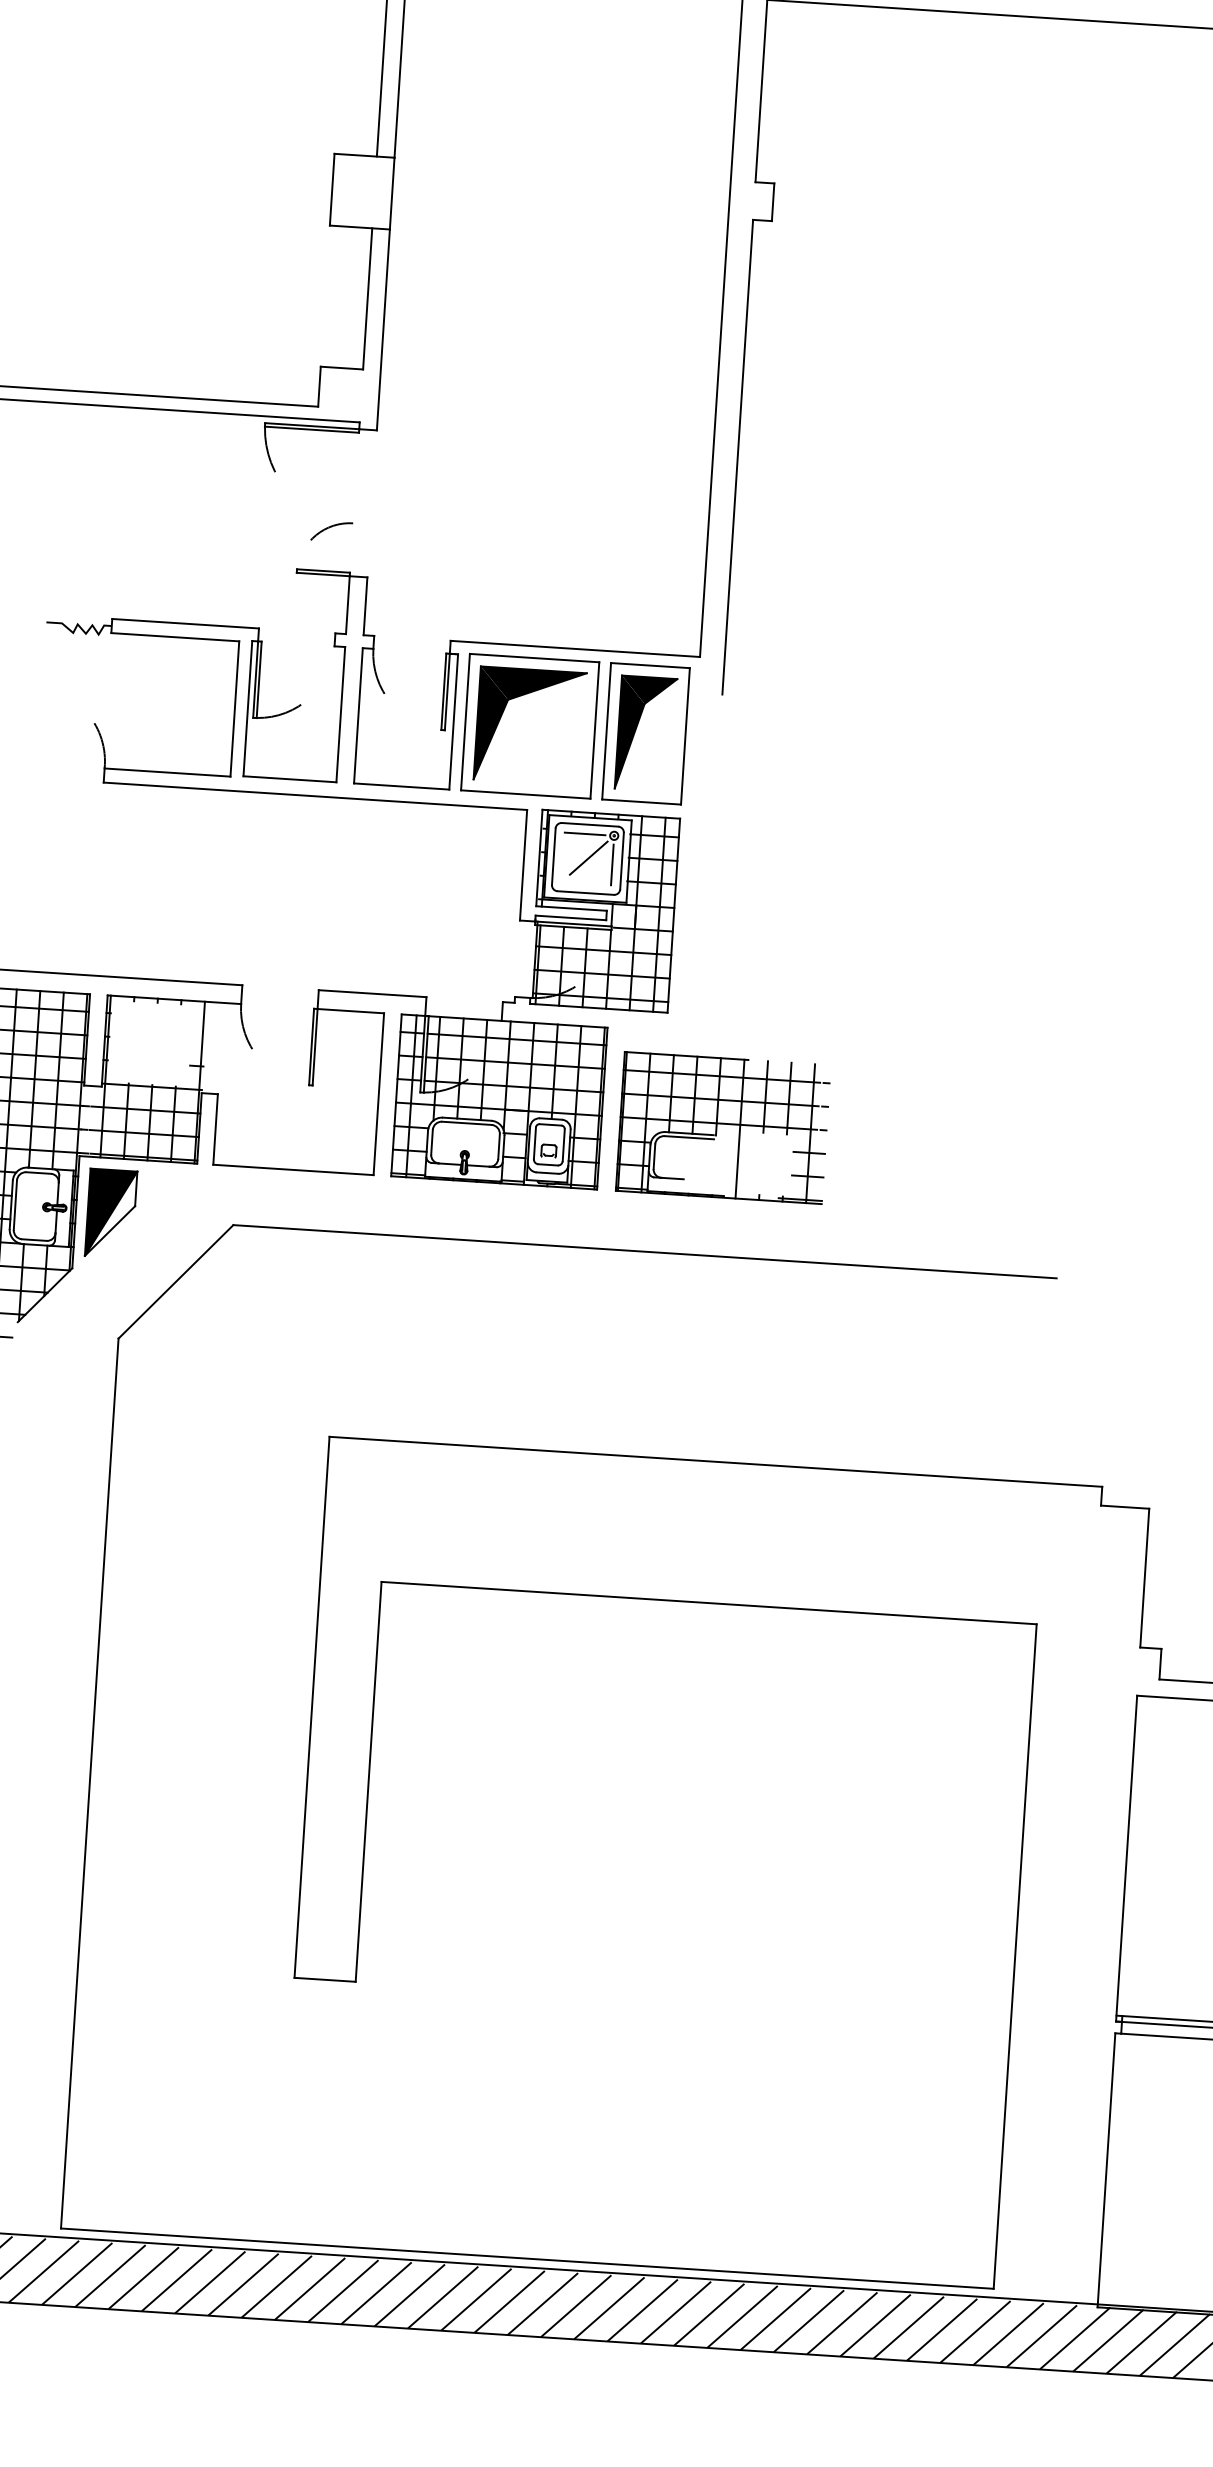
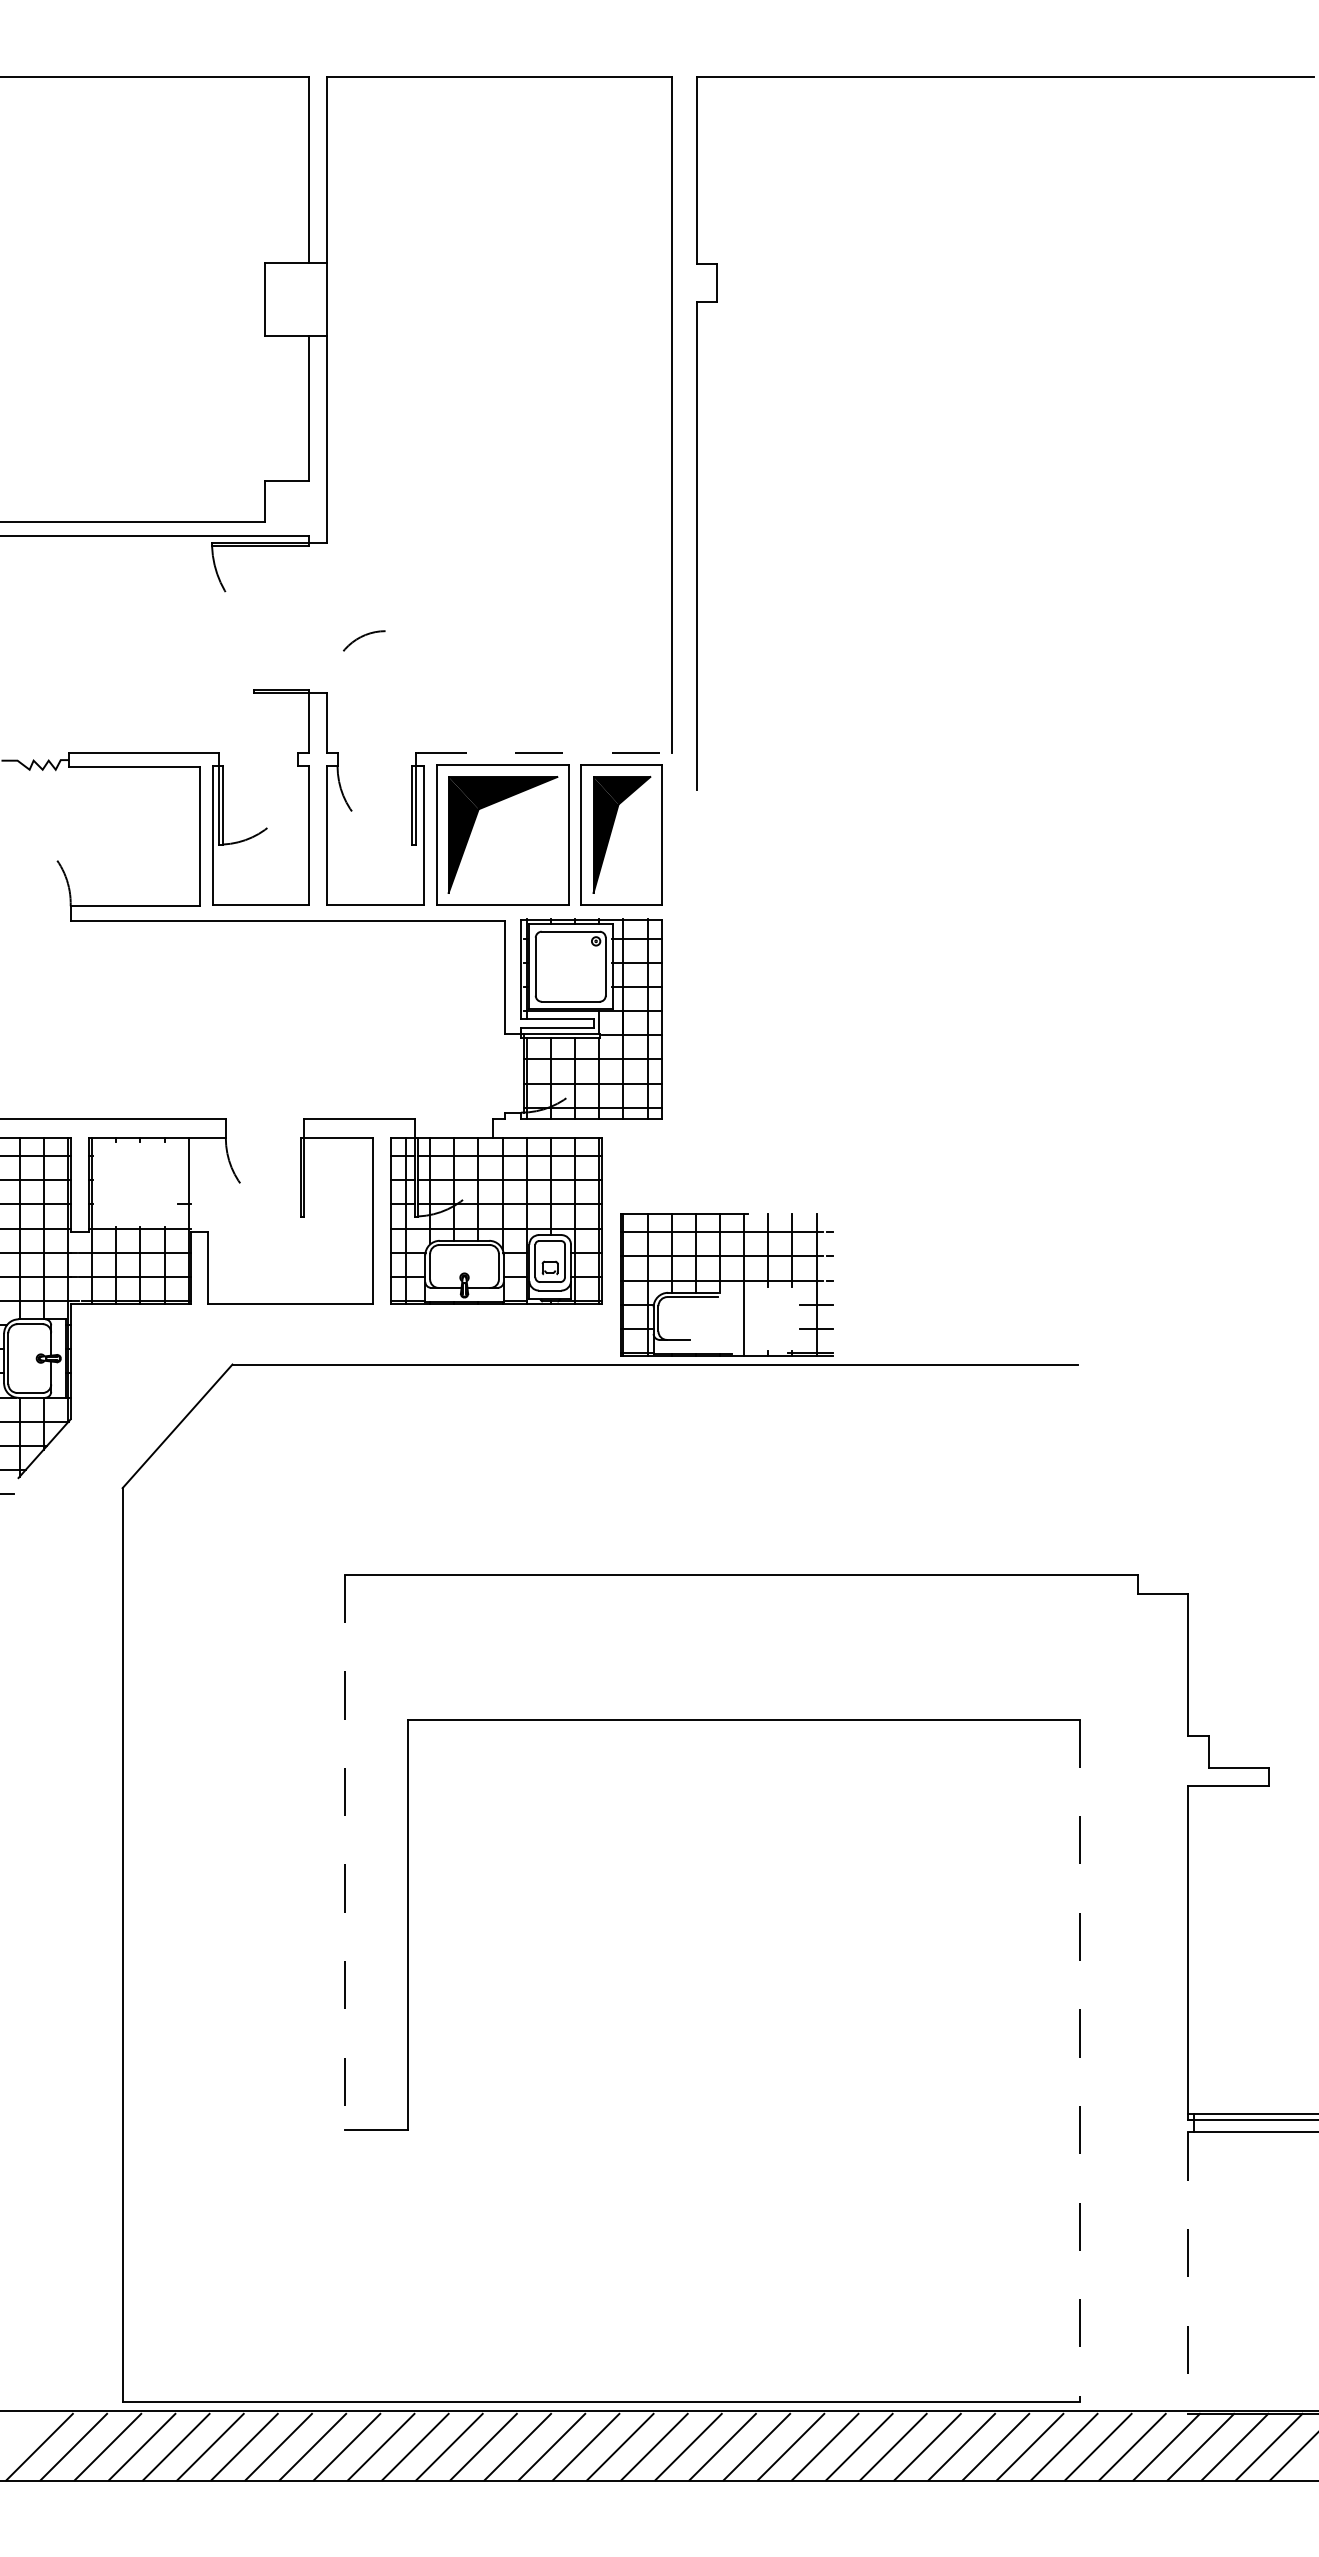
arc: (330, 528) -> (362, 637), moved
line: (576, 648) -> (545, 752), solid -> dashed
line: (585, 834) -> (566, 941), removed
line: (588, 857) -> (571, 965), removed
line: (612, 865) -> (596, 971), removed
part: (722, 1127) -> (726, 1284), moved
part: (110, 1213) -> (106, 1360), removed
line: (311, 1707) -> (344, 1852), solid -> dashed
line: (1015, 1957) -> (1080, 2061), solid -> dashed
line: (1106, 2170) -> (1187, 2273), solid -> dashed

